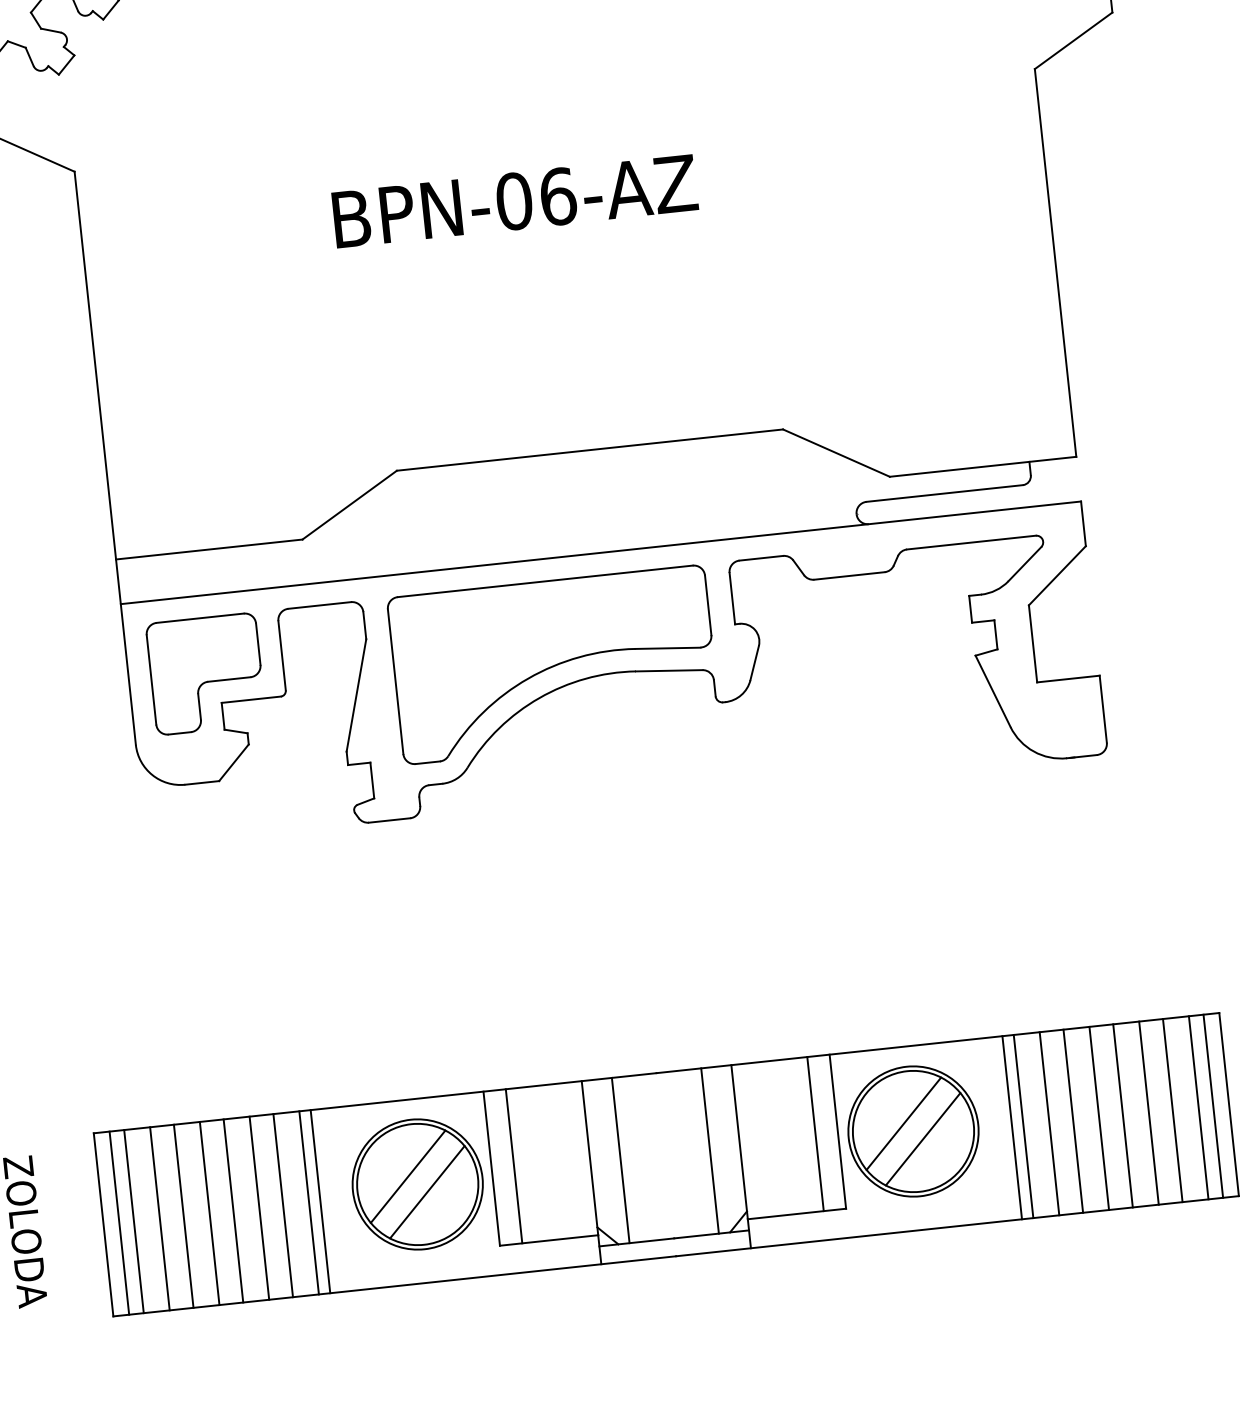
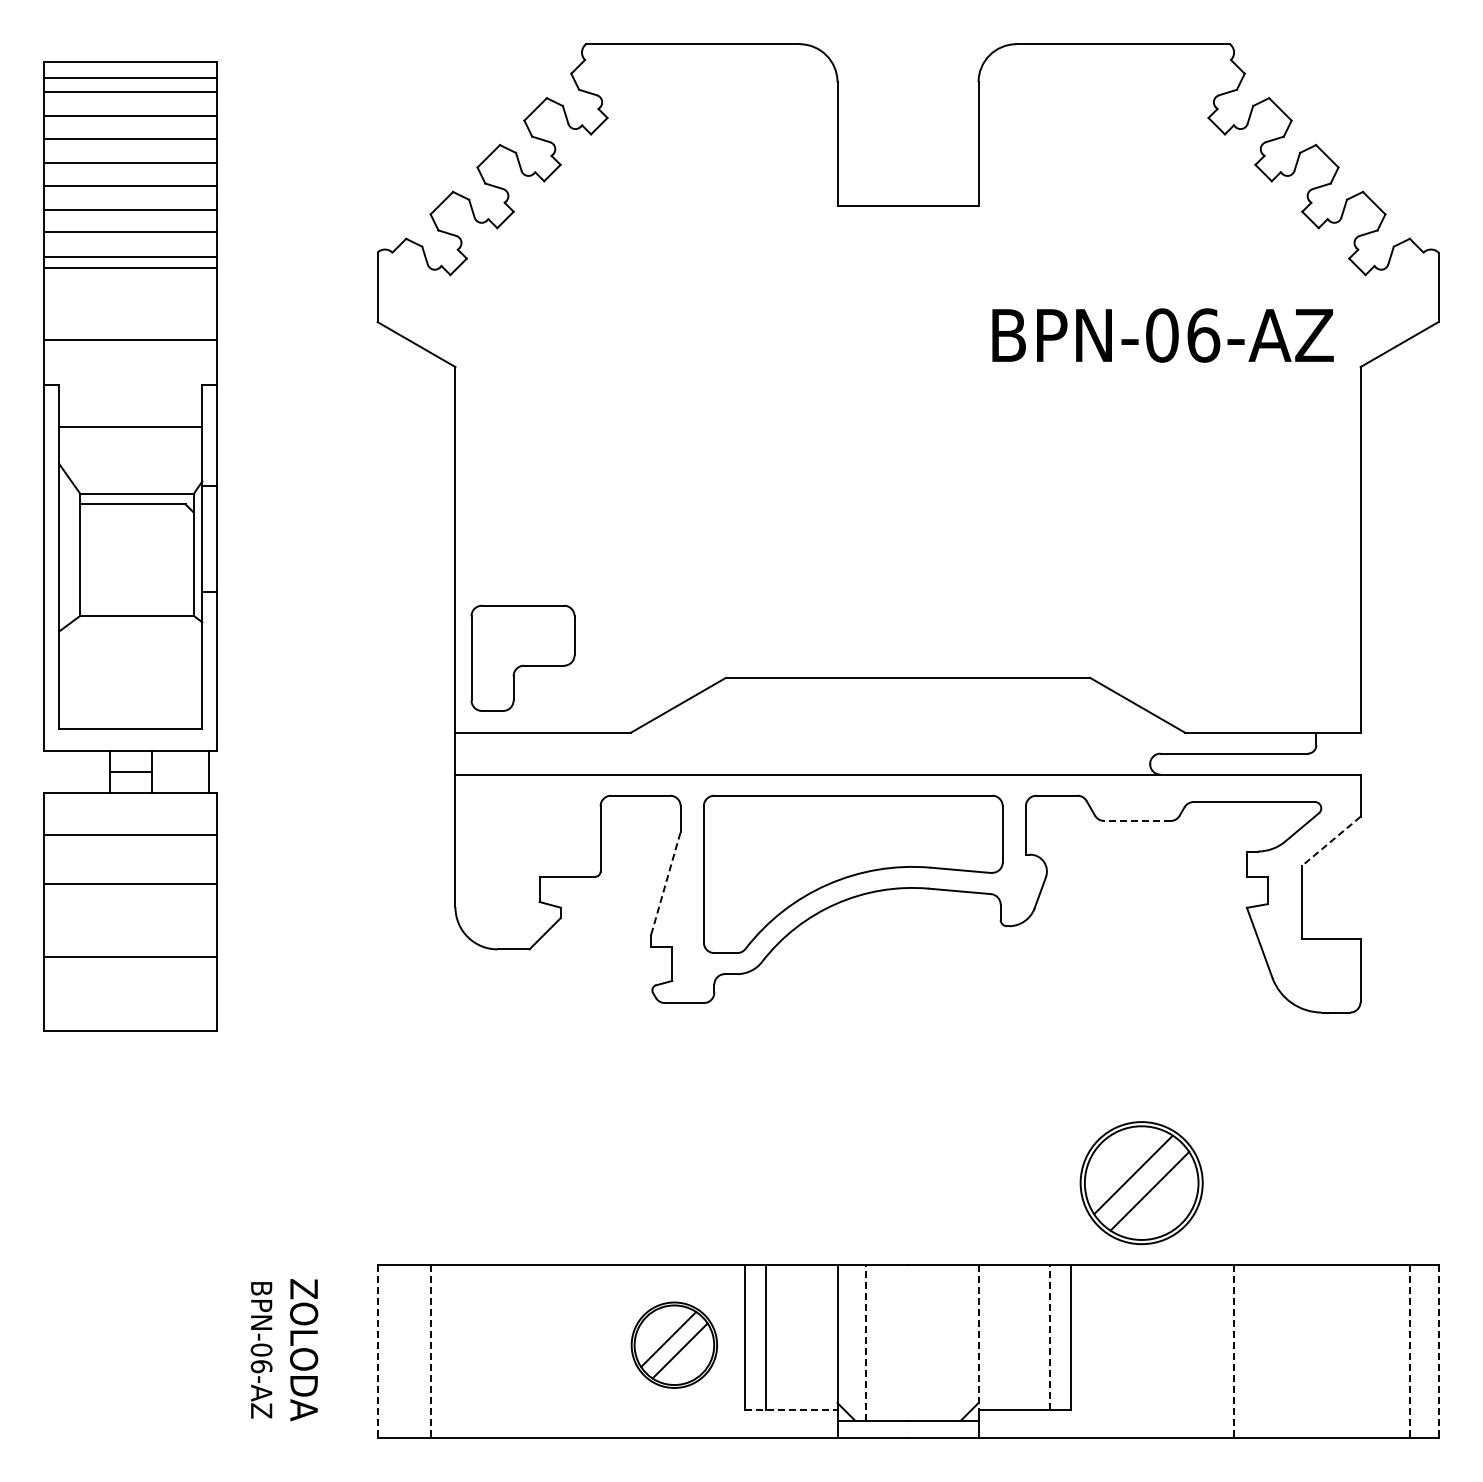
text: (514, 201) -> (1162, 335), moved
line: (848, 575) -> (1136, 820), solid -> dashed
line: (1056, 575) -> (1330, 841), solid -> dashed
part: (205, 673) -> (522, 657), moved
line: (356, 694) -> (666, 882), solid -> dashed
line: (1229, 1104) -> (1438, 1351), solid -> dashed
line: (1213, 1106) -> (1423, 1351), removed
line: (1198, 1107) -> (1409, 1351), solid -> dashed
line: (1172, 1110) -> (1385, 1351), removed
line: (1148, 1113) -> (1362, 1351), removed
line: (1123, 1115) -> (1338, 1351), removed
line: (1099, 1118) -> (1316, 1351), removed
line: (1073, 1121) -> (1291, 1351), removed
line: (1049, 1123) -> (1269, 1351), removed
line: (1023, 1126) -> (1244, 1351), removed
line: (1012, 1127) -> (1234, 1351), solid -> dashed
part: (913, 1131) -> (1141, 1183), moved
line: (815, 1133) -> (1050, 1337), solid -> dashed
line: (739, 1141) -> (978, 1337), solid -> dashed
line: (710, 1150) -> (950, 1342), removed
line: (620, 1161) -> (865, 1343), solid -> dashed
part: (417, 1184) -> (674, 1345), size x0.7
line: (320, 1201) -> (582, 1351), removed
line: (309, 1202) -> (571, 1351), removed
line: (282, 1205) -> (546, 1351), removed
line: (259, 1208) -> (524, 1351), removed
line: (232, 1211) -> (499, 1351), removed
line: (209, 1213) -> (477, 1351), removed
line: (184, 1216) -> (453, 1351), removed
line: (159, 1218) -> (430, 1351), solid -> dashed
line: (134, 1221) -> (406, 1351), removed
line: (119, 1223) -> (392, 1351), removed
line: (103, 1224) -> (377, 1351), solid -> dashed
line: (549, 1240) -> (791, 1410), solid -> dashed

